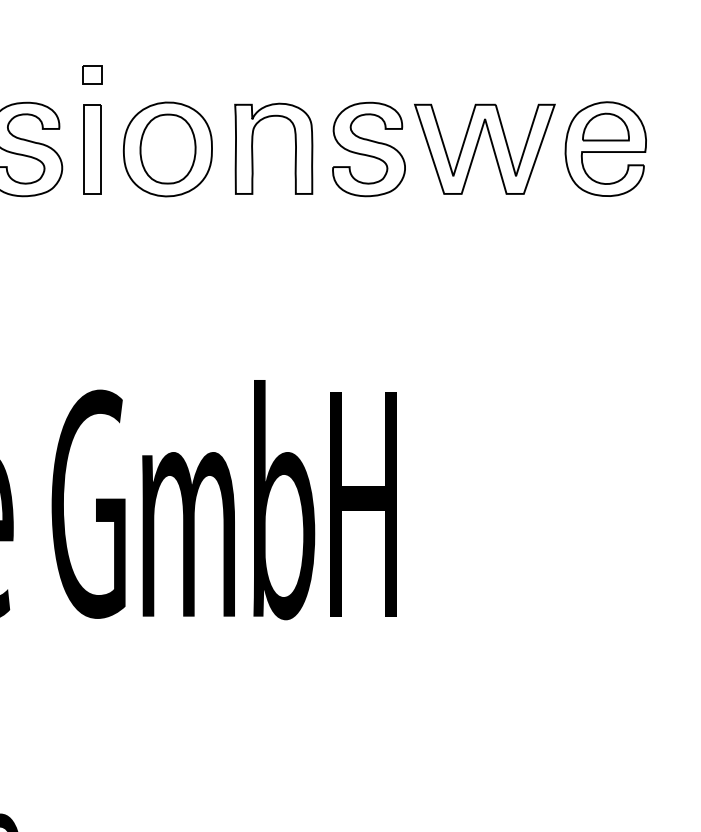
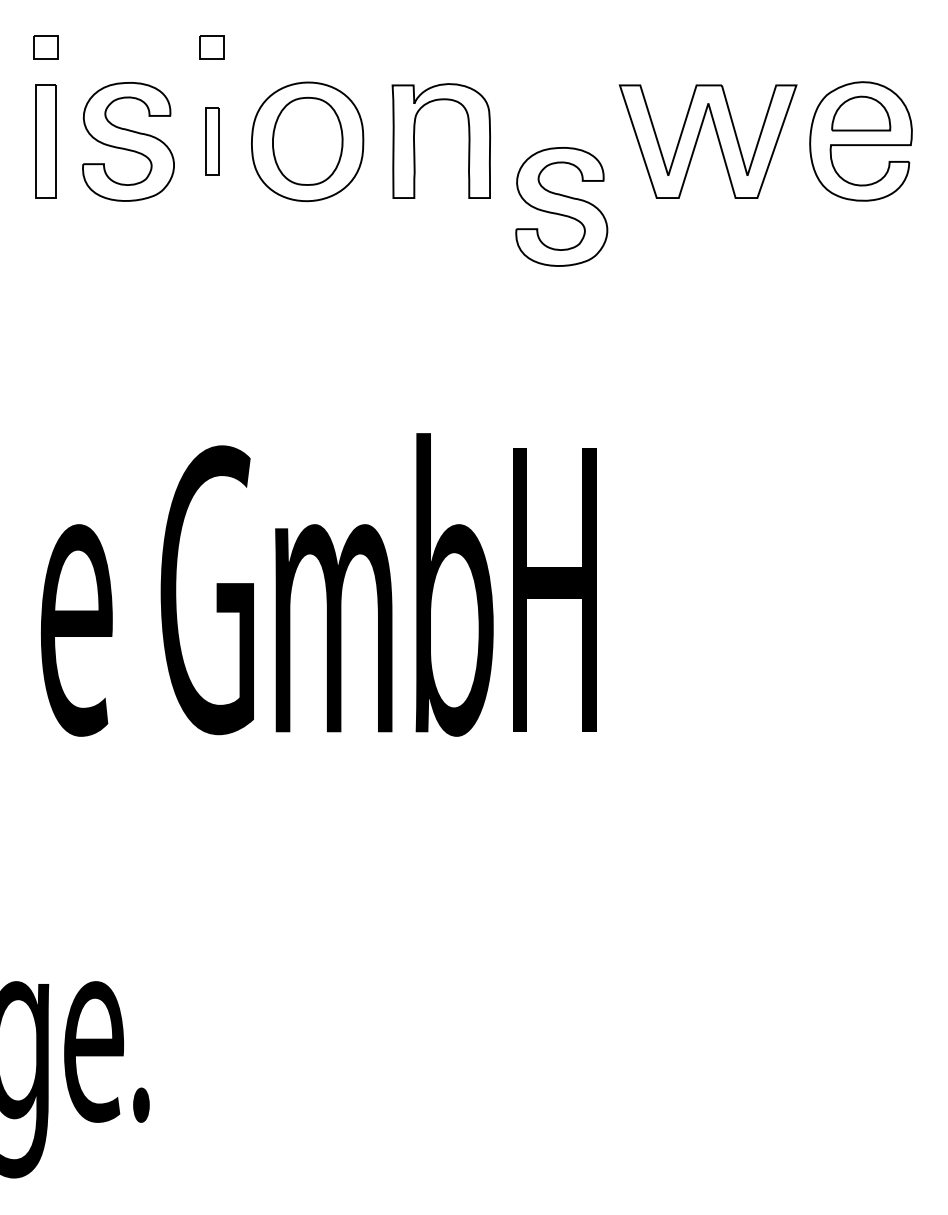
part: (92, 149) -> (212, 141), size x0.6
part: (368, 149) -> (561, 206), moved

